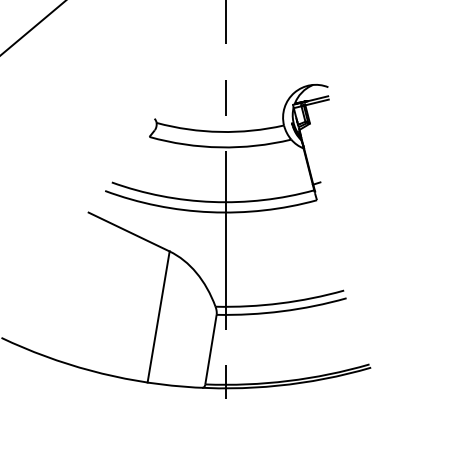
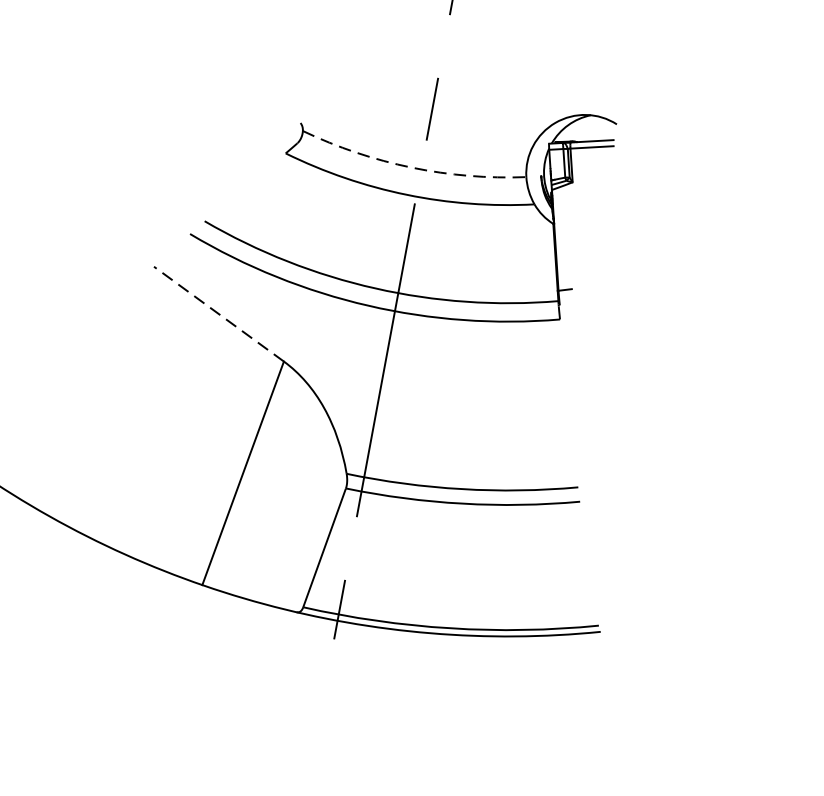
arc: (220, 131) -> (412, 166), solid -> dashed
line: (129, 232) -> (219, 315), solid -> dashed

